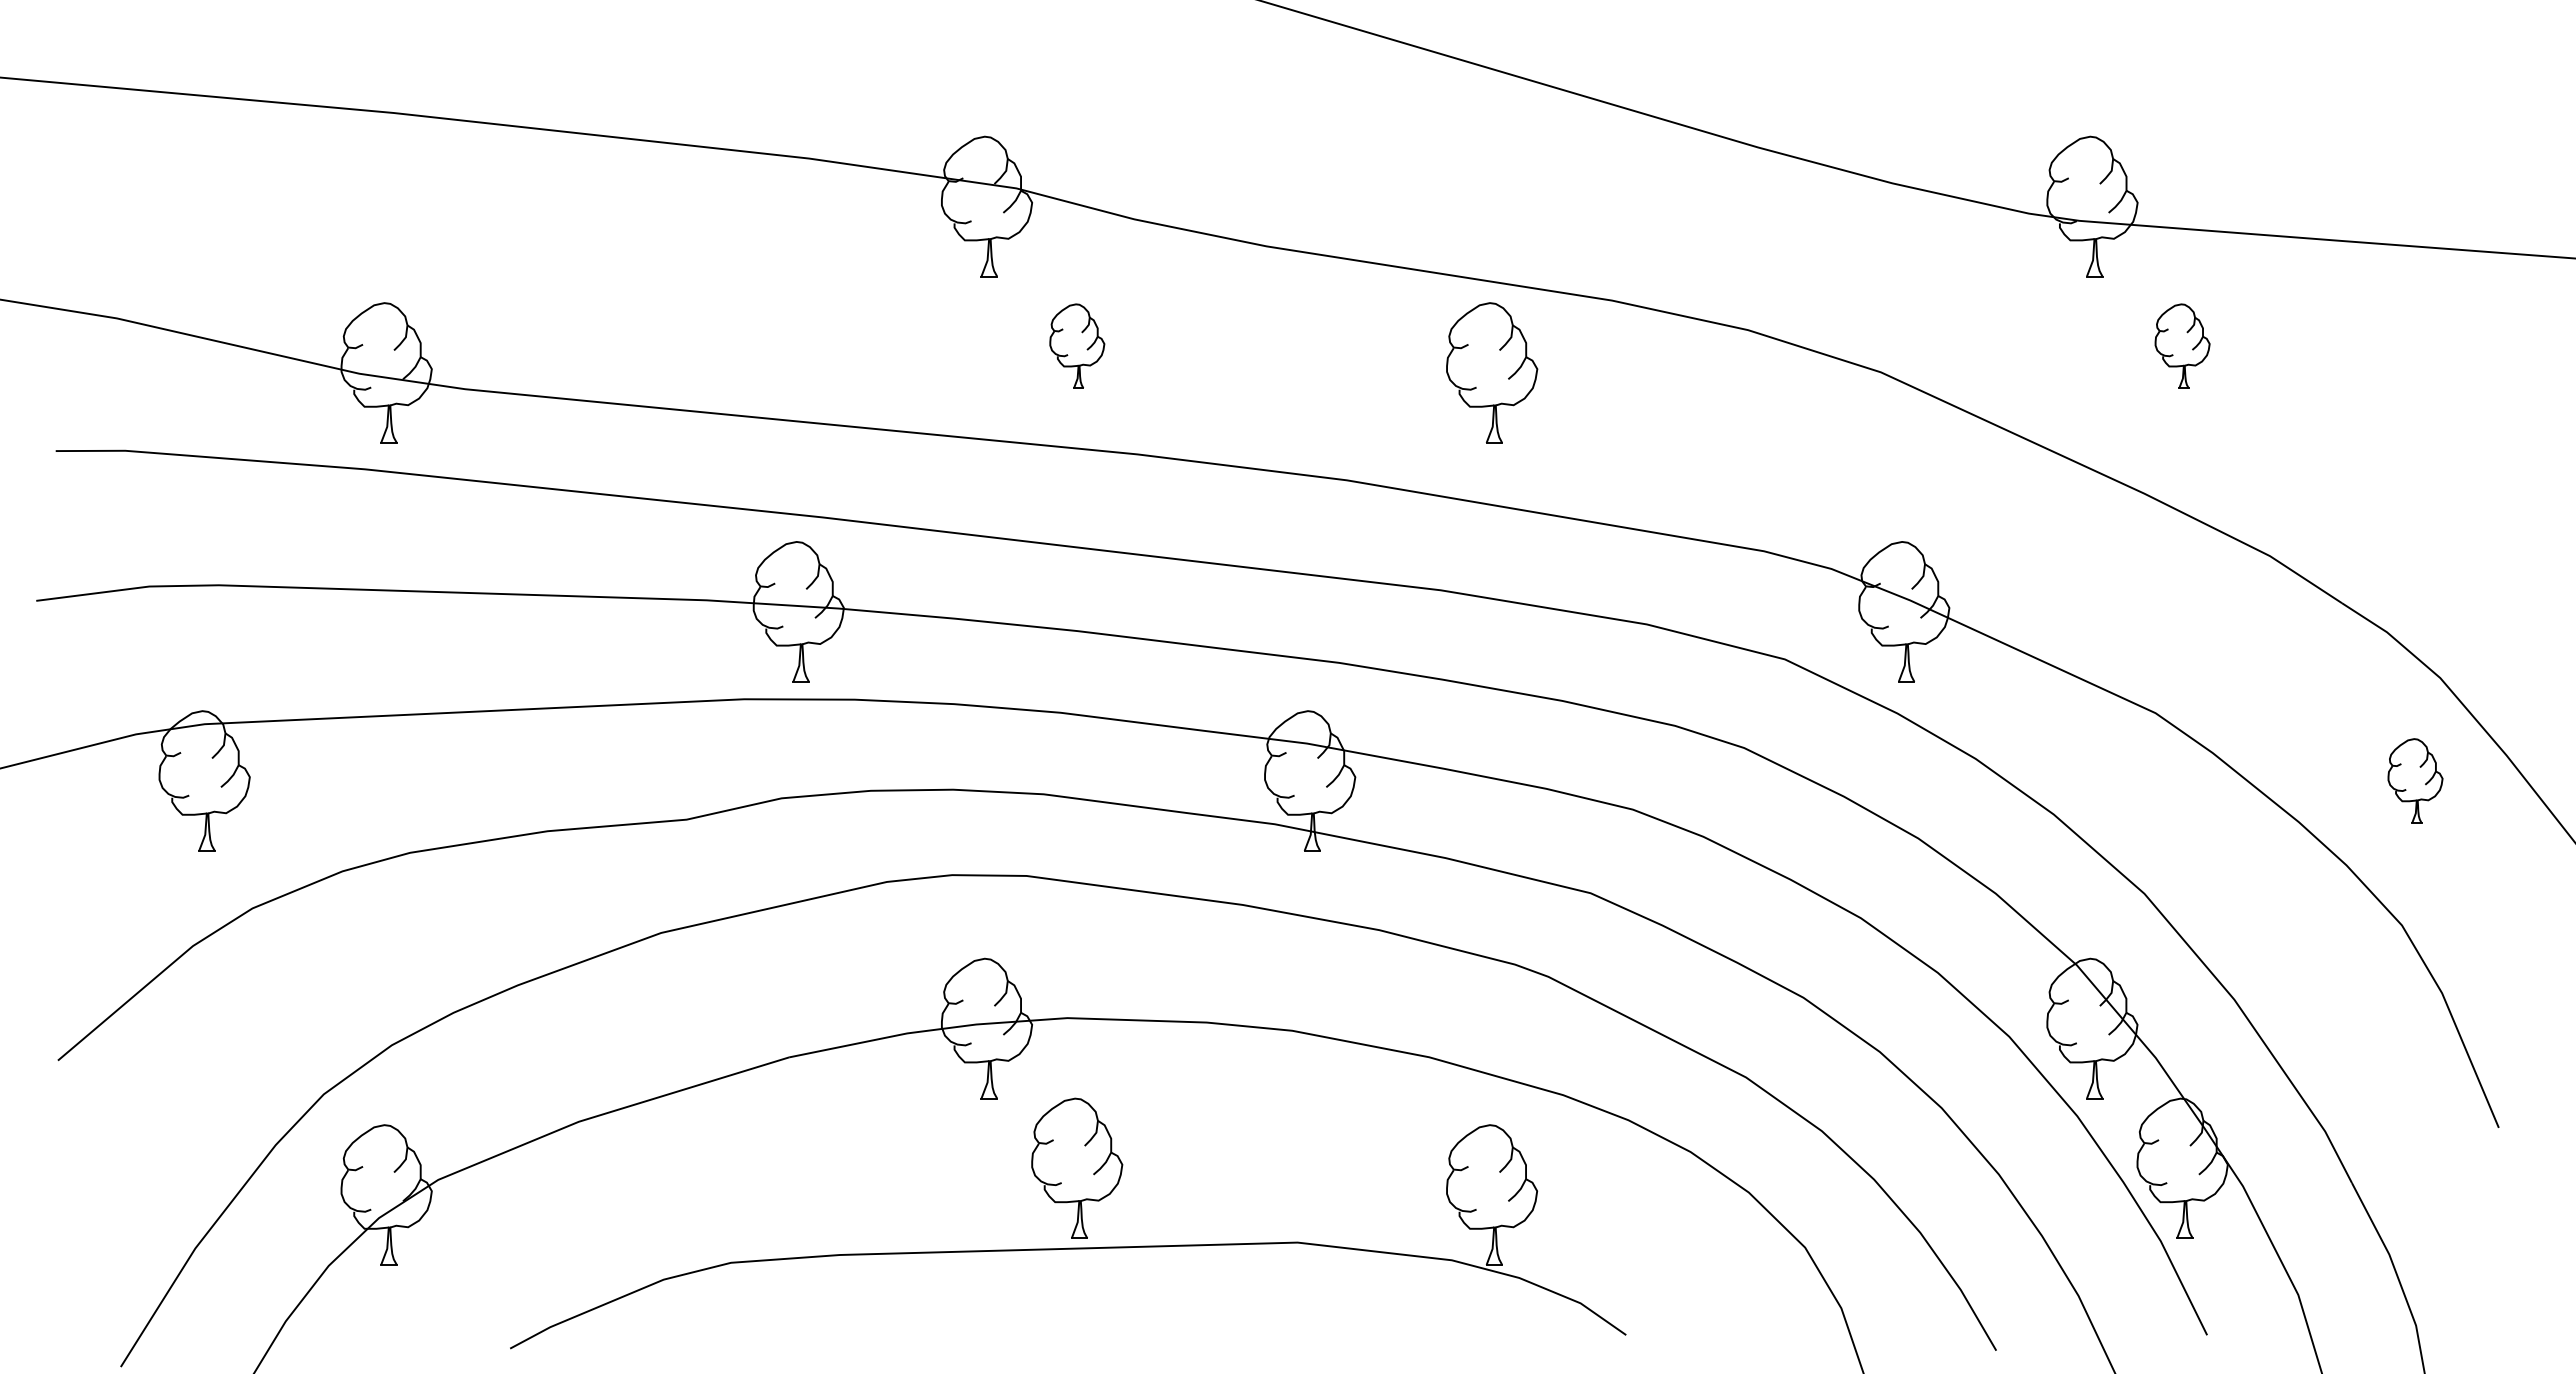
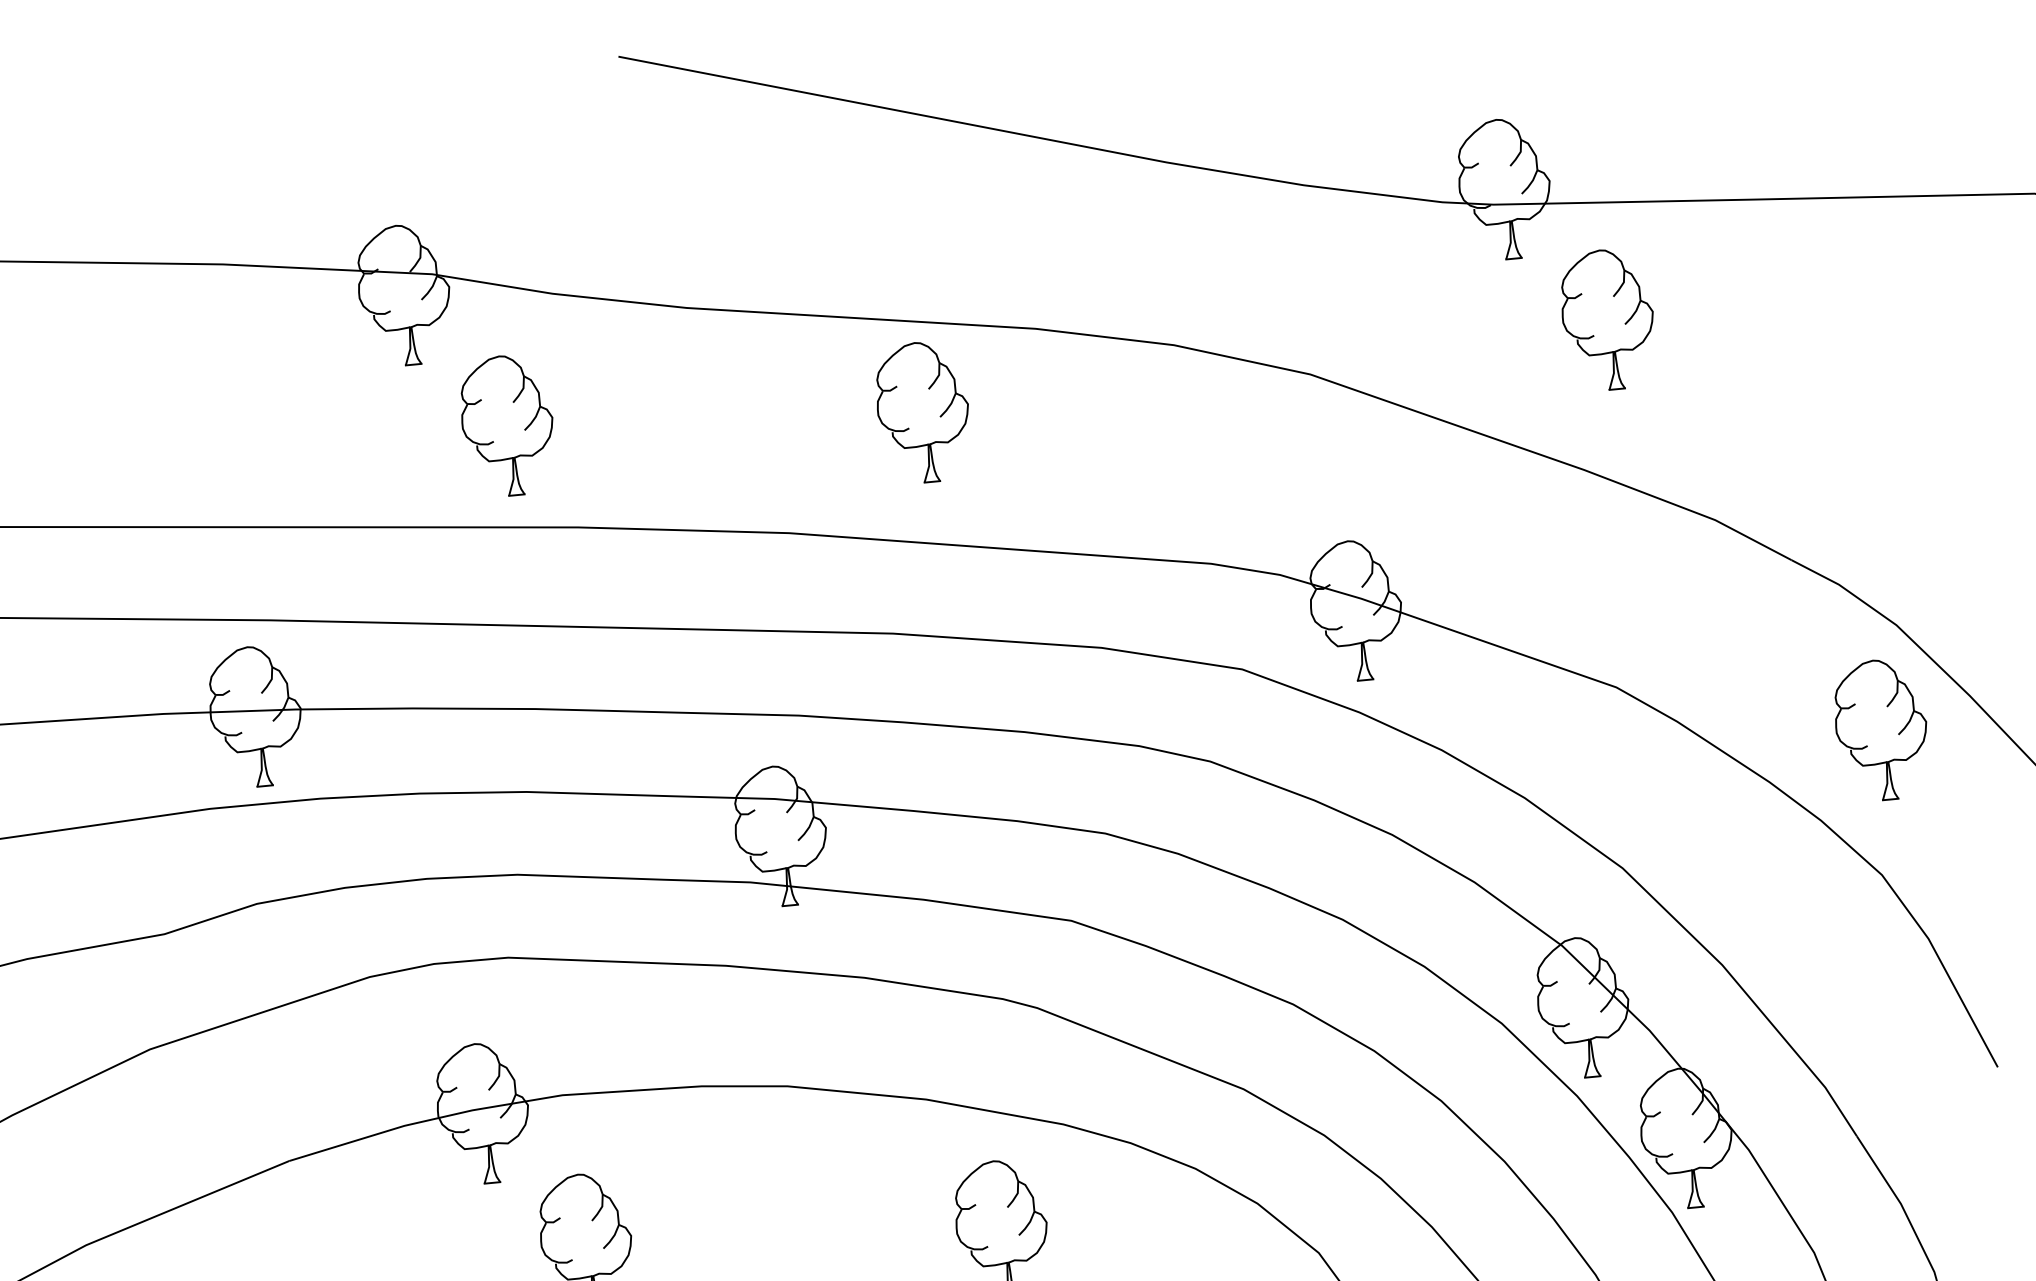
part: (1077, 345) -> (508, 424), size x1.67
part: (2182, 345) -> (1607, 318), size x1.67
part: (2415, 780) -> (1881, 729), size x1.67

